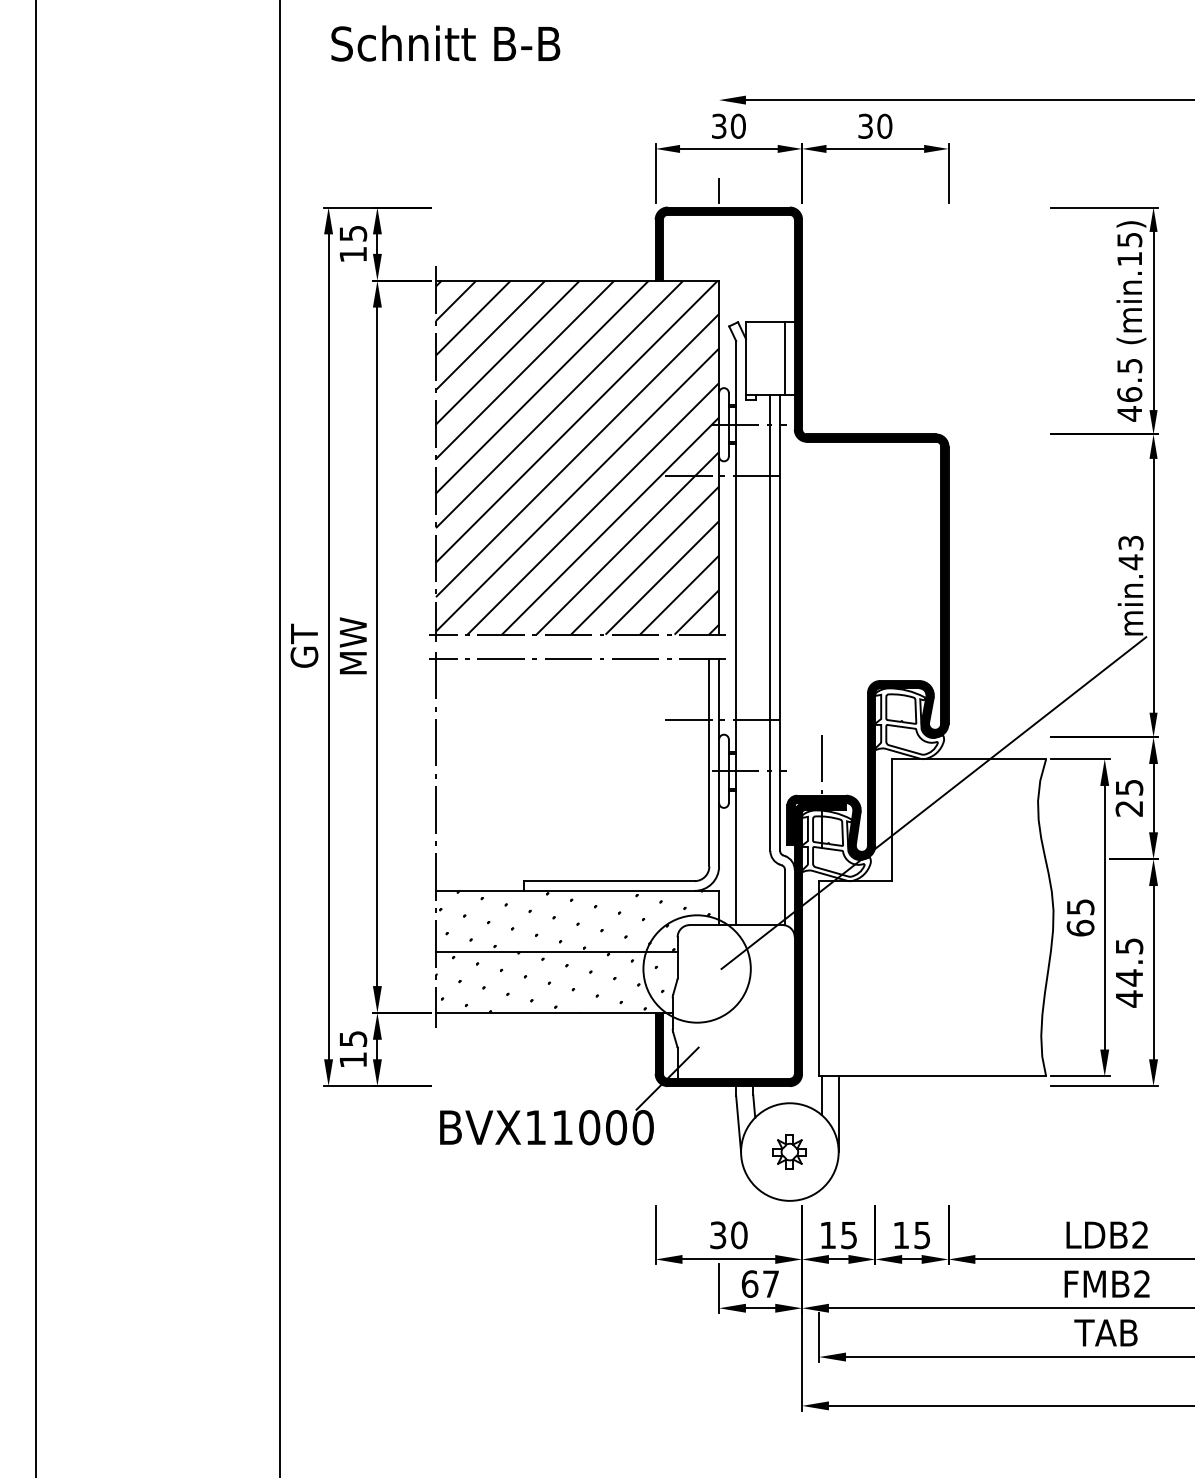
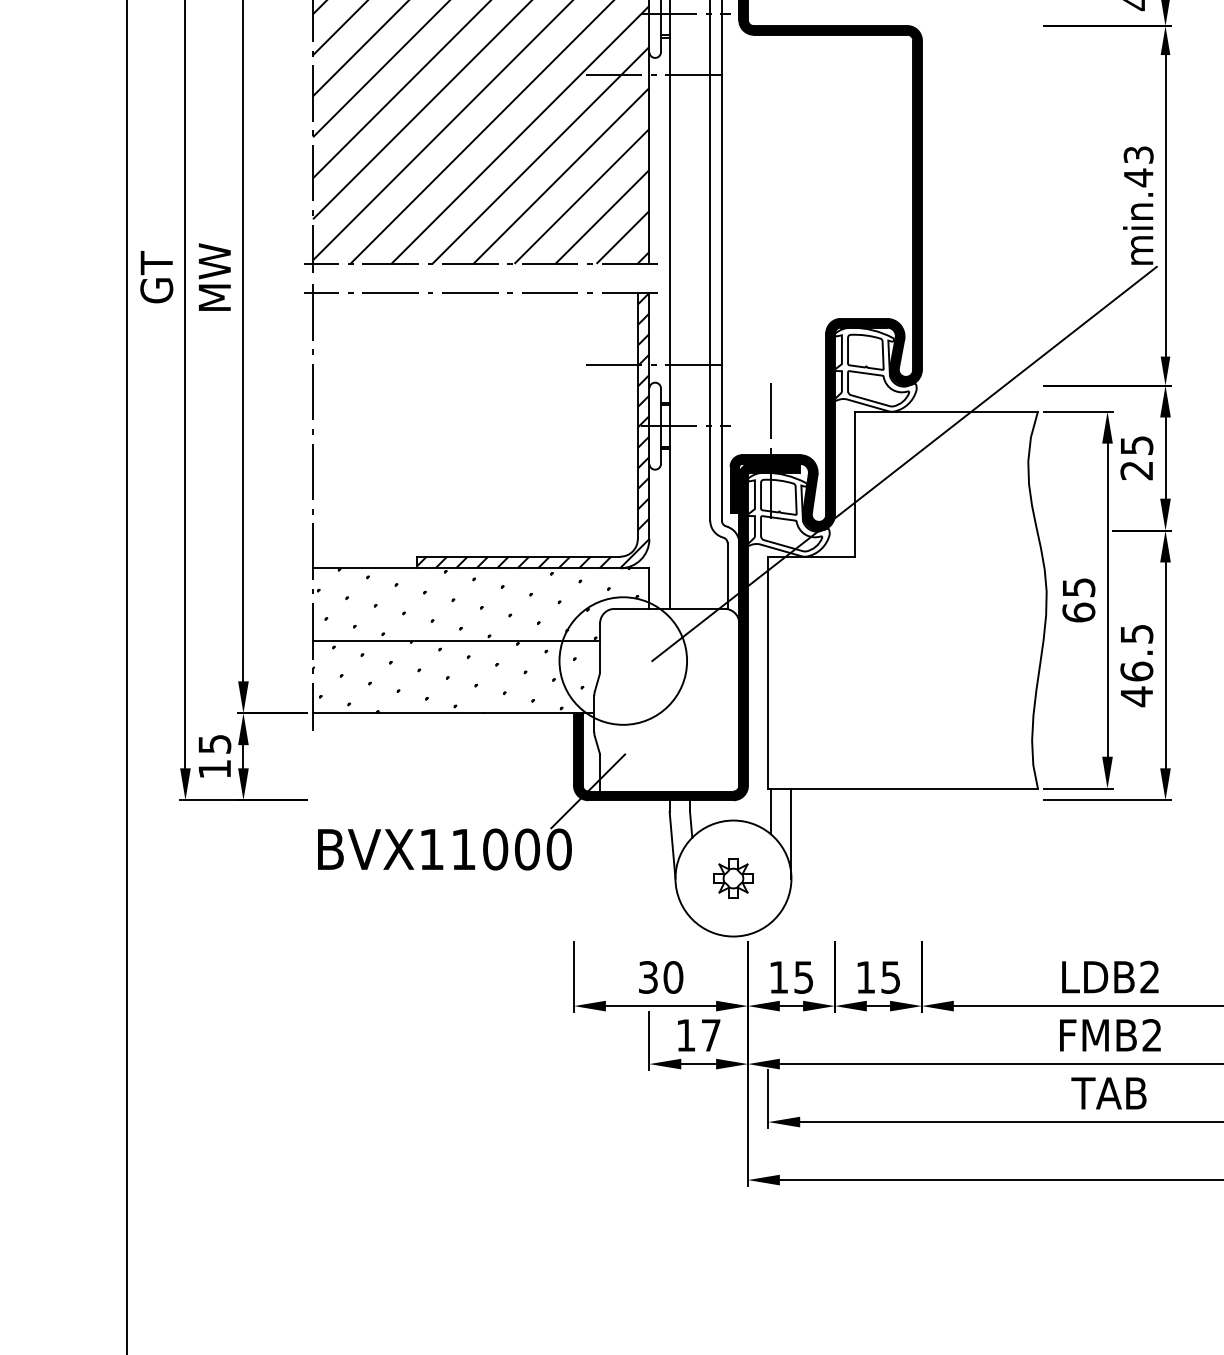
hatch: (621, 774) -> (533, 429), added
text: (1129, 977) -> (1136, 671), 44.5 -> 46.5
text: (749, 1283) -> (685, 1034), 67 -> 17

